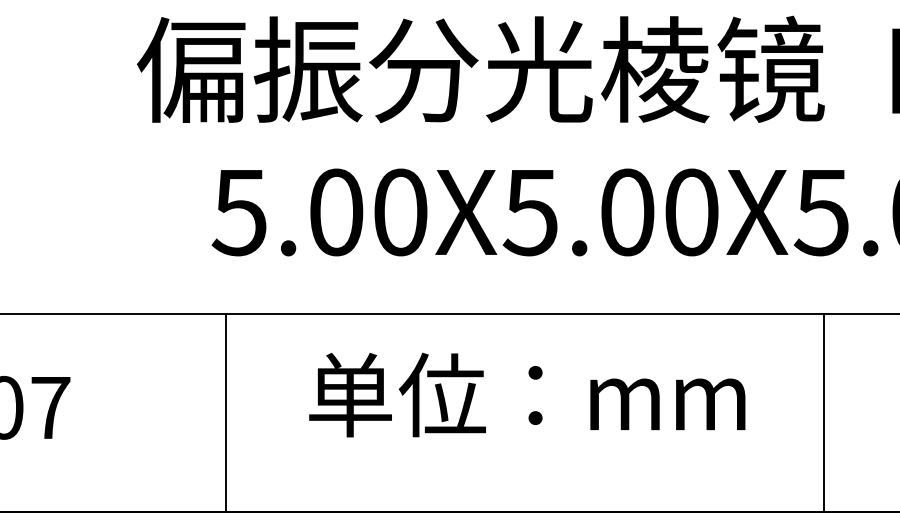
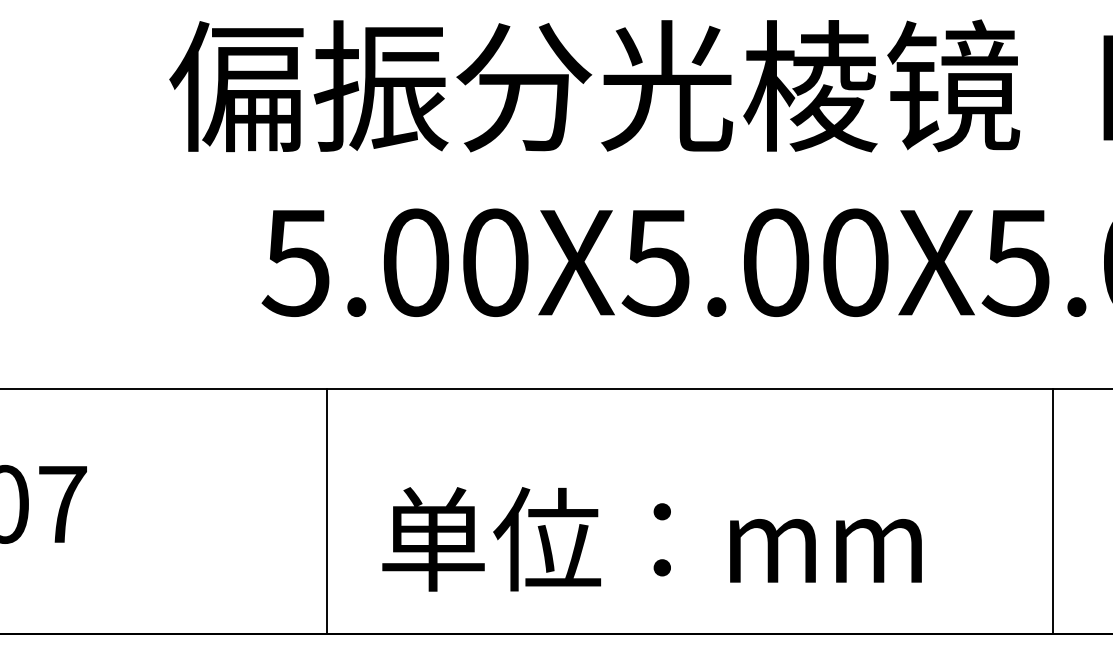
text: (527, 394) -> (652, 538), moved
line: (226, 413) -> (327, 511), moved
line: (824, 413) -> (1053, 511), moved

